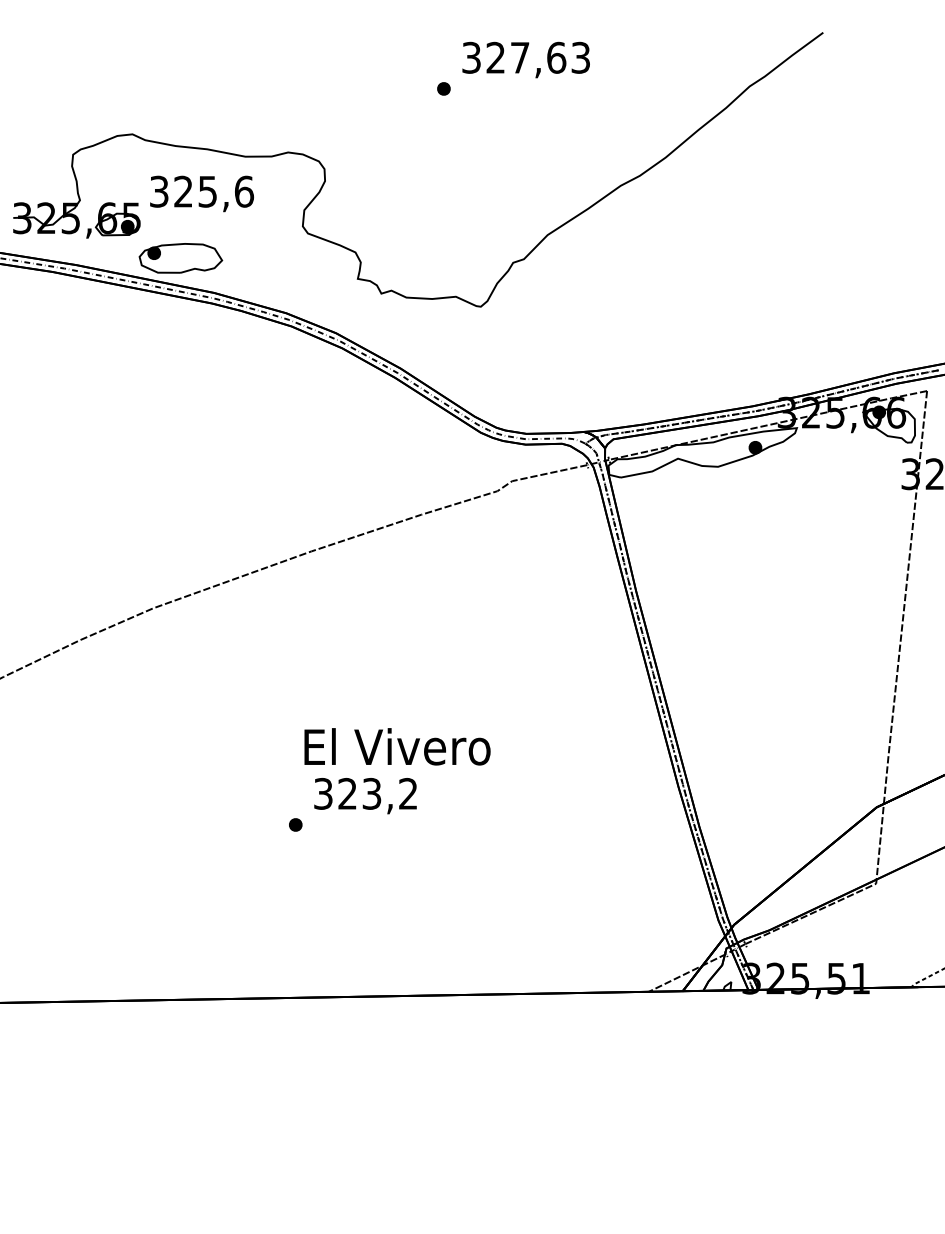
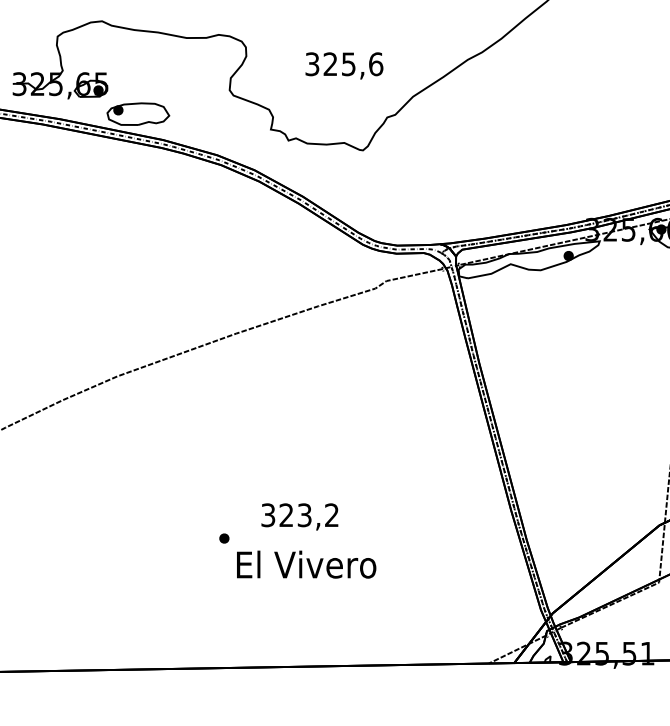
text: (201, 193) -> (344, 65), moved
text: (397, 746) -> (306, 564), moved
text: (365, 796) -> (299, 517), moved

